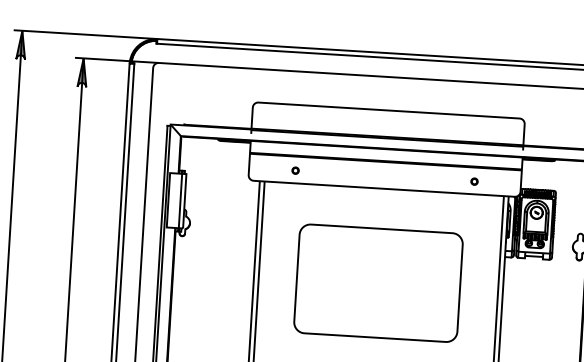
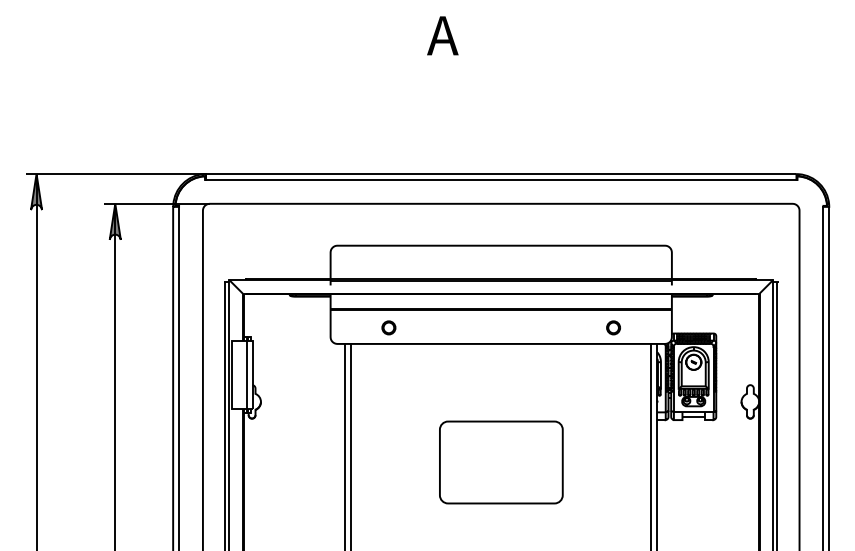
part: (295, 171) -> (388, 328), size x1.6
part: (474, 181) -> (613, 328), size x1.6
part: (378, 283) -> (501, 462), size x0.6

